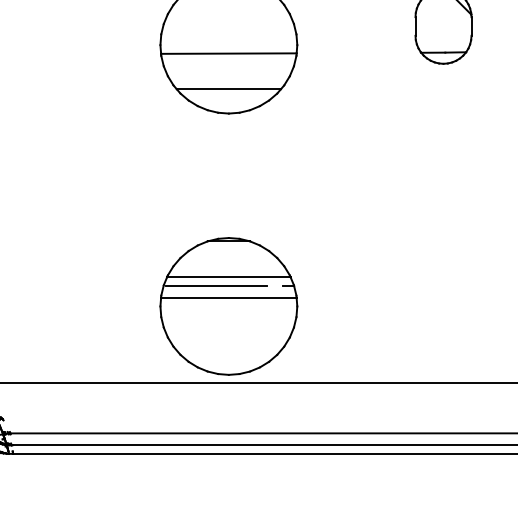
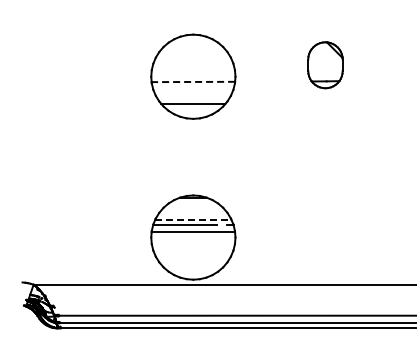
line: (229, 52) -> (193, 81), solid -> dashed
line: (229, 277) -> (193, 219), solid -> dashed

